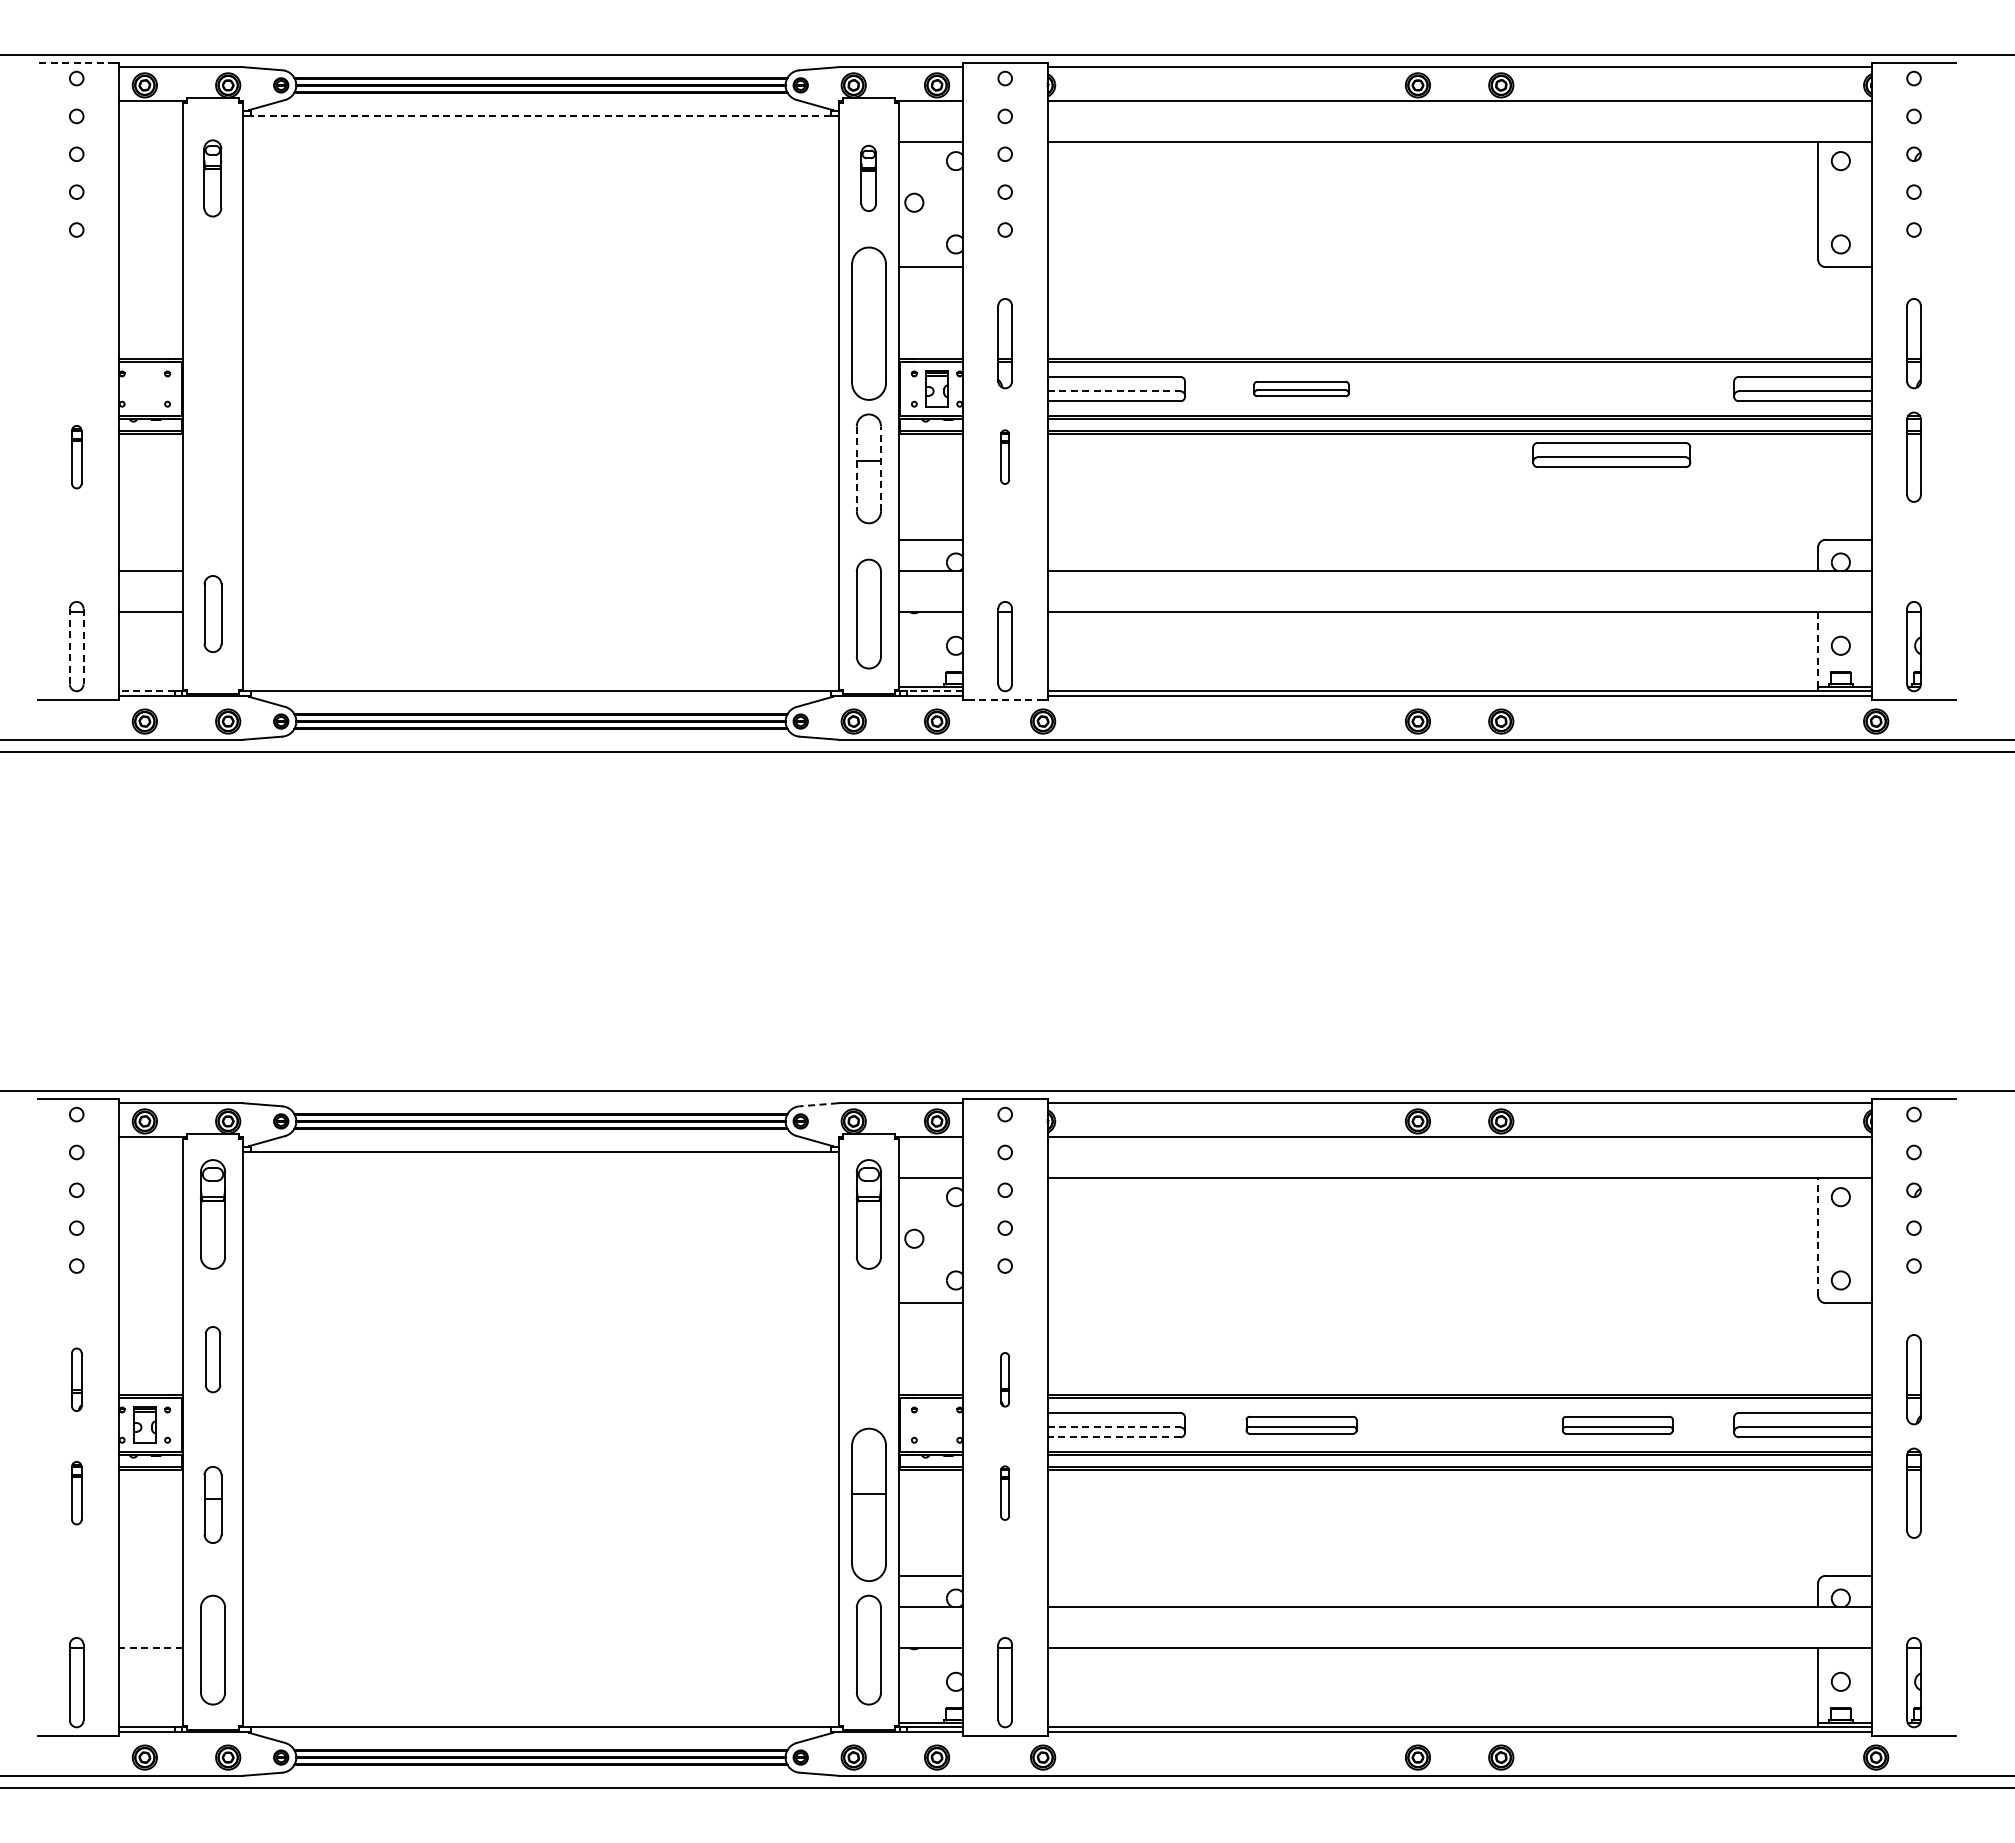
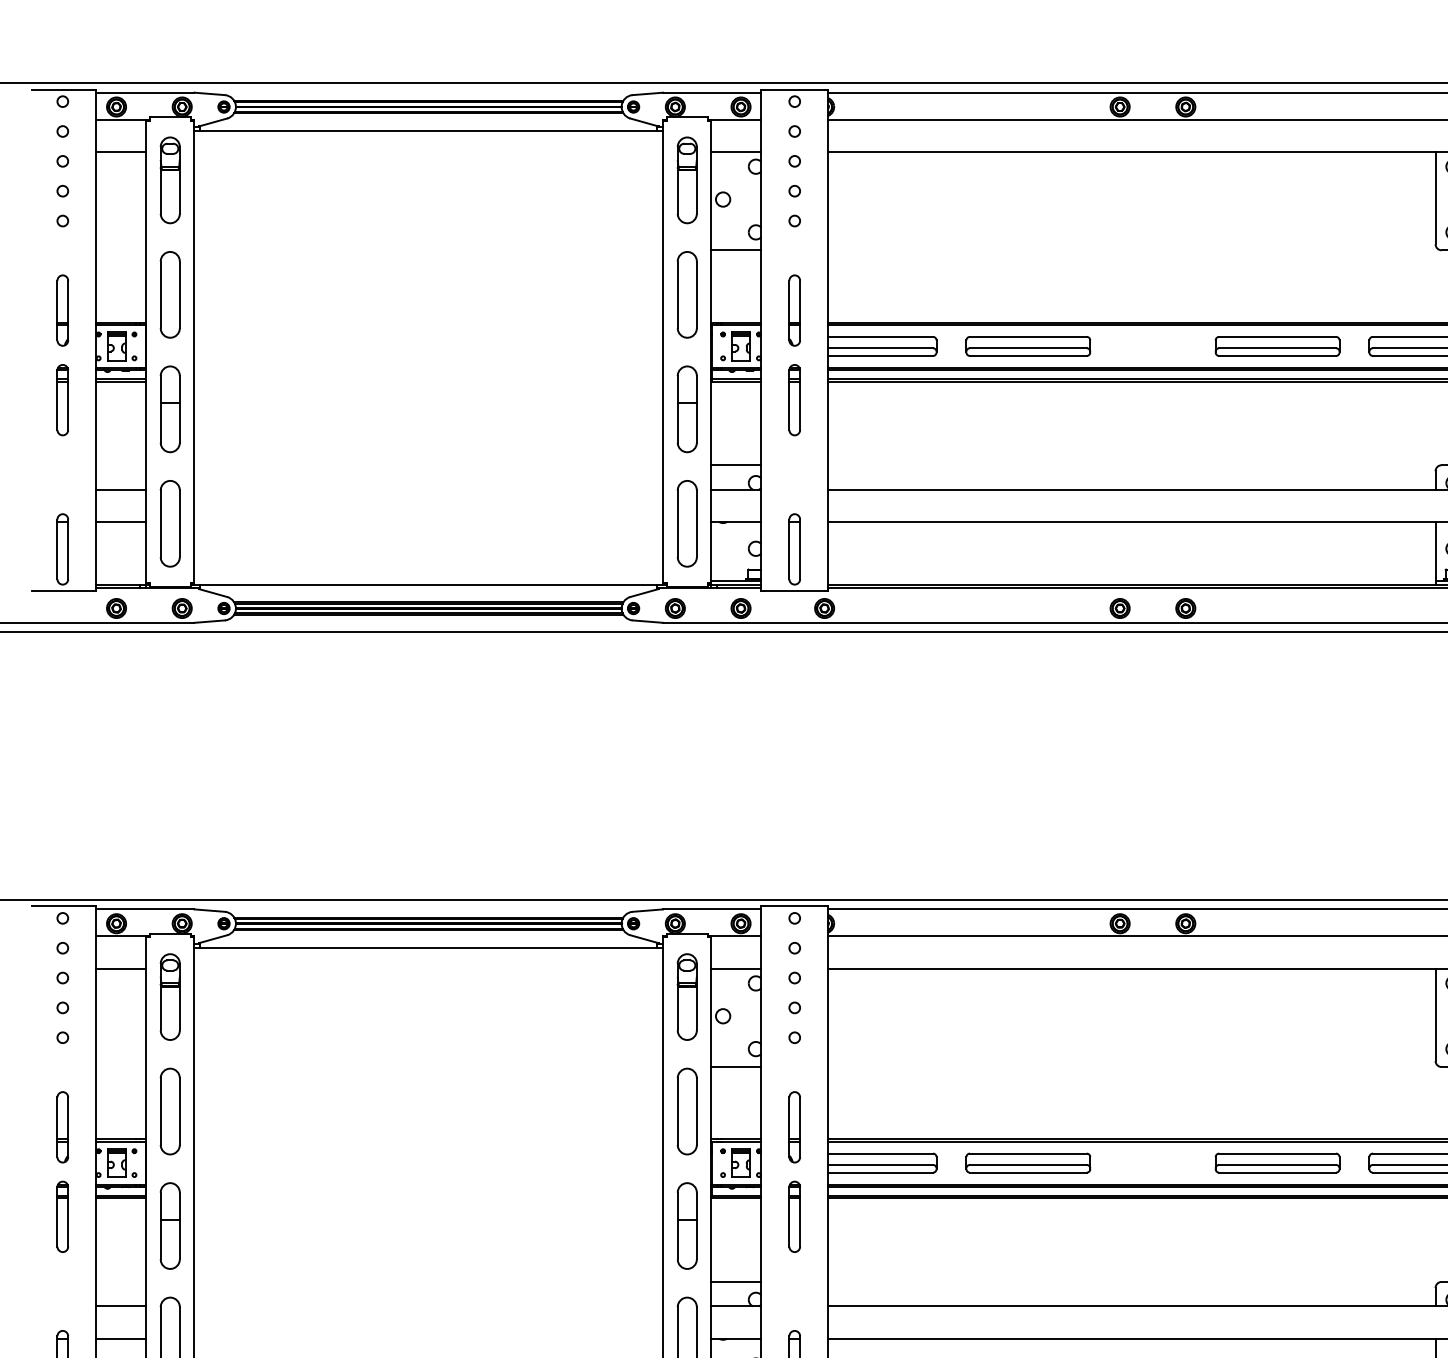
line: (76, 63) -> (62, 89), dashed -> solid
line: (540, 115) -> (428, 130), dashed -> solid
line: (150, 142) -> (120, 152), added
part: (212, 178) -> (169, 180), size x1.43
part: (868, 178) -> (686, 180), size x1.67
part: (212, 323) -> (169, 294), added
part: (868, 323) -> (686, 294), size x0.71
part: (76, 343) -> (62, 310), added
part: (144, 388) -> (116, 345), added
part: (1301, 388) -> (1028, 345), size x1.67
line: (1114, 391) -> (880, 348), dashed -> solid
part: (1611, 454) -> (1277, 345), moved
part: (76, 456) -> (62, 399), size x1.43
part: (1004, 456) -> (794, 399), size x1.67
part: (212, 468) -> (169, 409), added
line: (881, 468) -> (697, 409), dashed -> solid
line: (856, 469) -> (677, 409), dashed -> solid
part: (212, 613) -> (169, 523), size x1.43
line: (69, 646) -> (57, 549), dashed -> solid
line: (83, 646) -> (68, 549), dashed -> solid
line: (1818, 647) -> (1435, 550), dashed -> solid
line: (146, 691) -> (117, 584), dashed -> solid
line: (934, 691) -> (739, 584), dashed -> solid
line: (1005, 699) -> (794, 591), dashed -> solid
line: (818, 1104) -> (647, 910), dashed -> solid
line: (150, 1178) -> (120, 968), added
line: (1818, 1236) -> (1435, 1014), dashed -> solid
part: (212, 1359) -> (169, 1111), size x1.67
part: (868, 1359) -> (686, 1111), added
part: (76, 1379) -> (62, 1127), size x1.43
part: (1004, 1379) -> (794, 1127), size x1.67
part: (936, 1424) -> (740, 1162), added
part: (1301, 1425) -> (1028, 1163), size x1.43
part: (1617, 1425) -> (1277, 1163), size x1.43
line: (1114, 1427) -> (880, 1165), dashed -> solid
line: (1113, 1437) -> (880, 1172), dashed -> solid
part: (76, 1492) -> (62, 1216), size x1.43
part: (1004, 1492) -> (794, 1216), size x1.67
part: (212, 1504) -> (169, 1225), size x1.43
part: (868, 1504) -> (686, 1225), size x0.71
line: (150, 1606) -> (120, 1306), added
line: (150, 1647) -> (120, 1338), dashed -> solid

